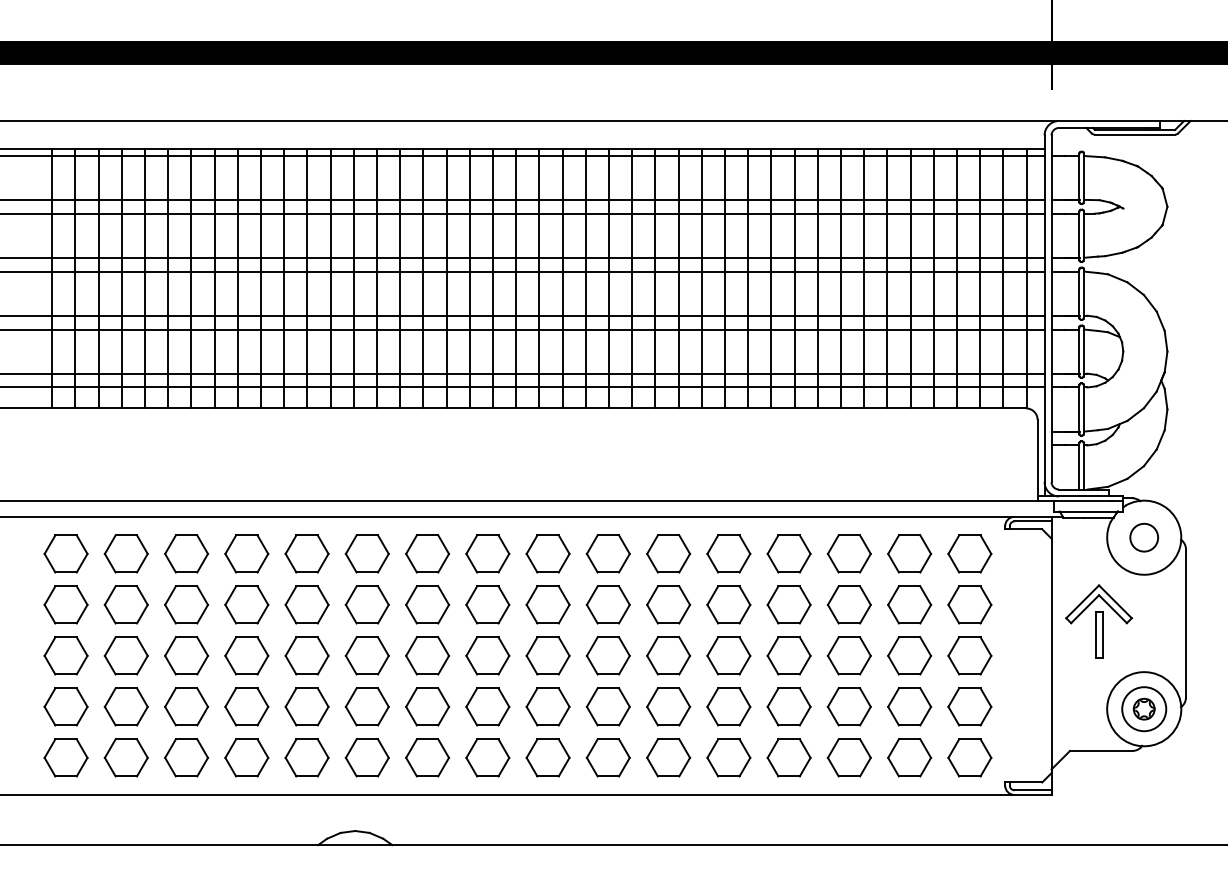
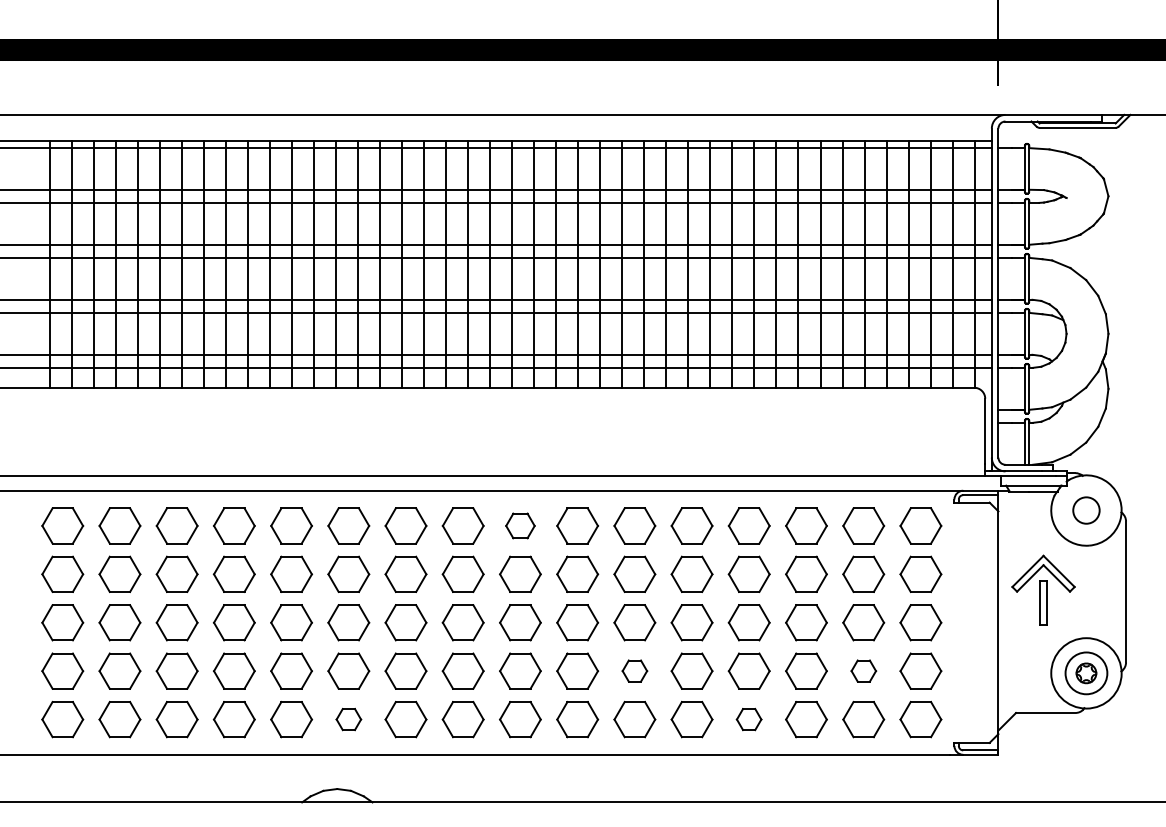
part: (548, 553) -> (520, 525), size x0.7
part: (668, 706) -> (634, 670), size x0.6
part: (909, 706) -> (863, 670), size x0.6
part: (367, 757) -> (348, 719), size x0.6
part: (788, 757) -> (748, 719), size x0.6

